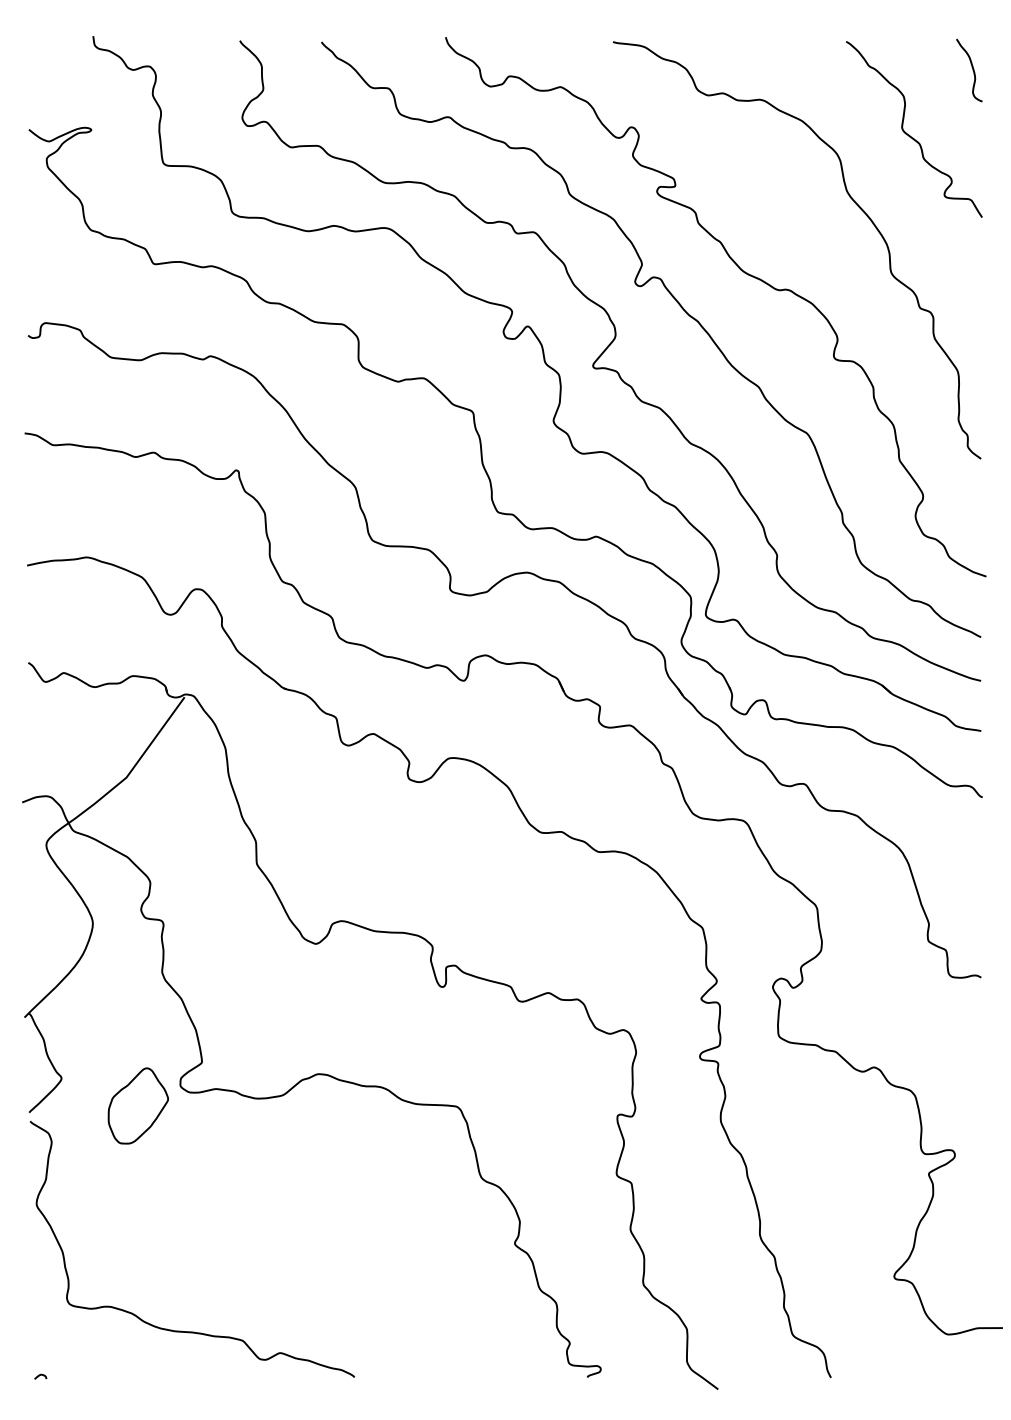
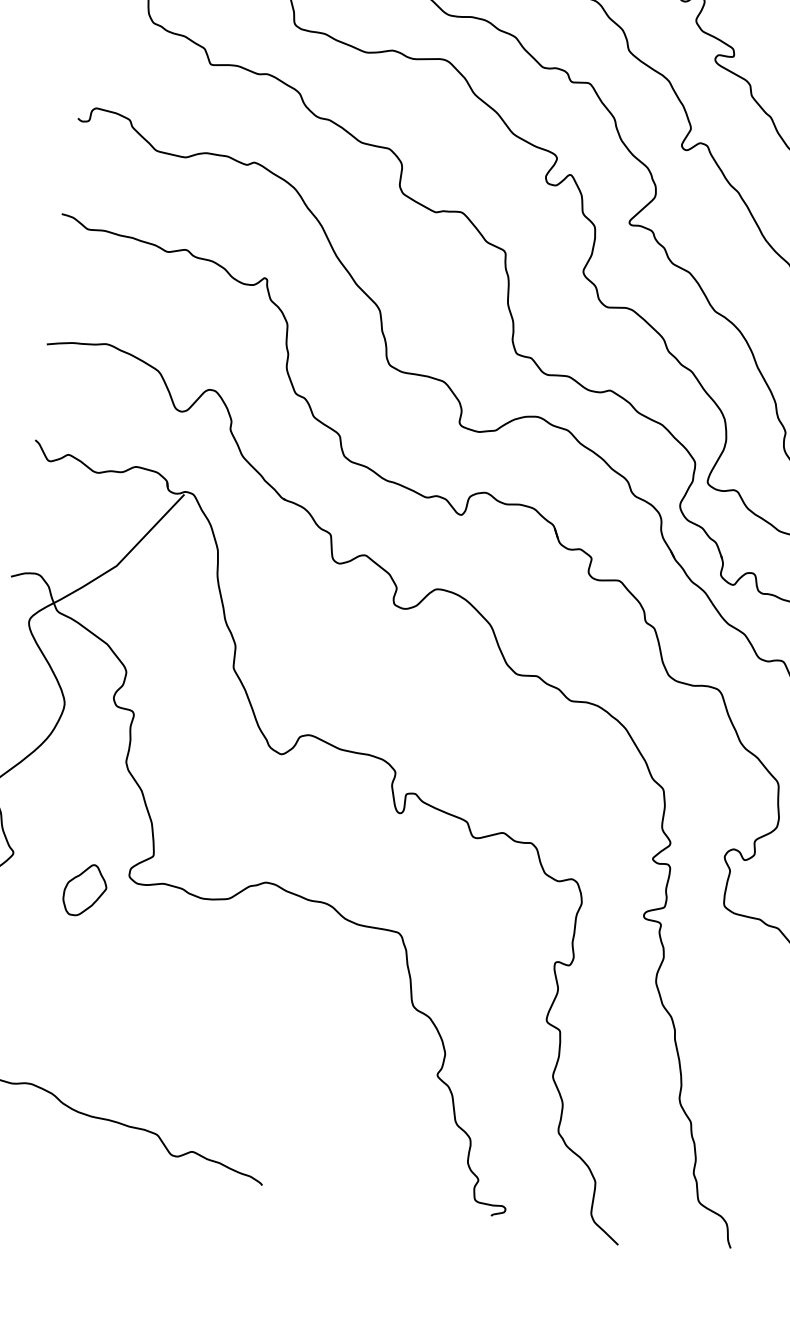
part: (137, 1105) -> (84, 889), size x0.7

